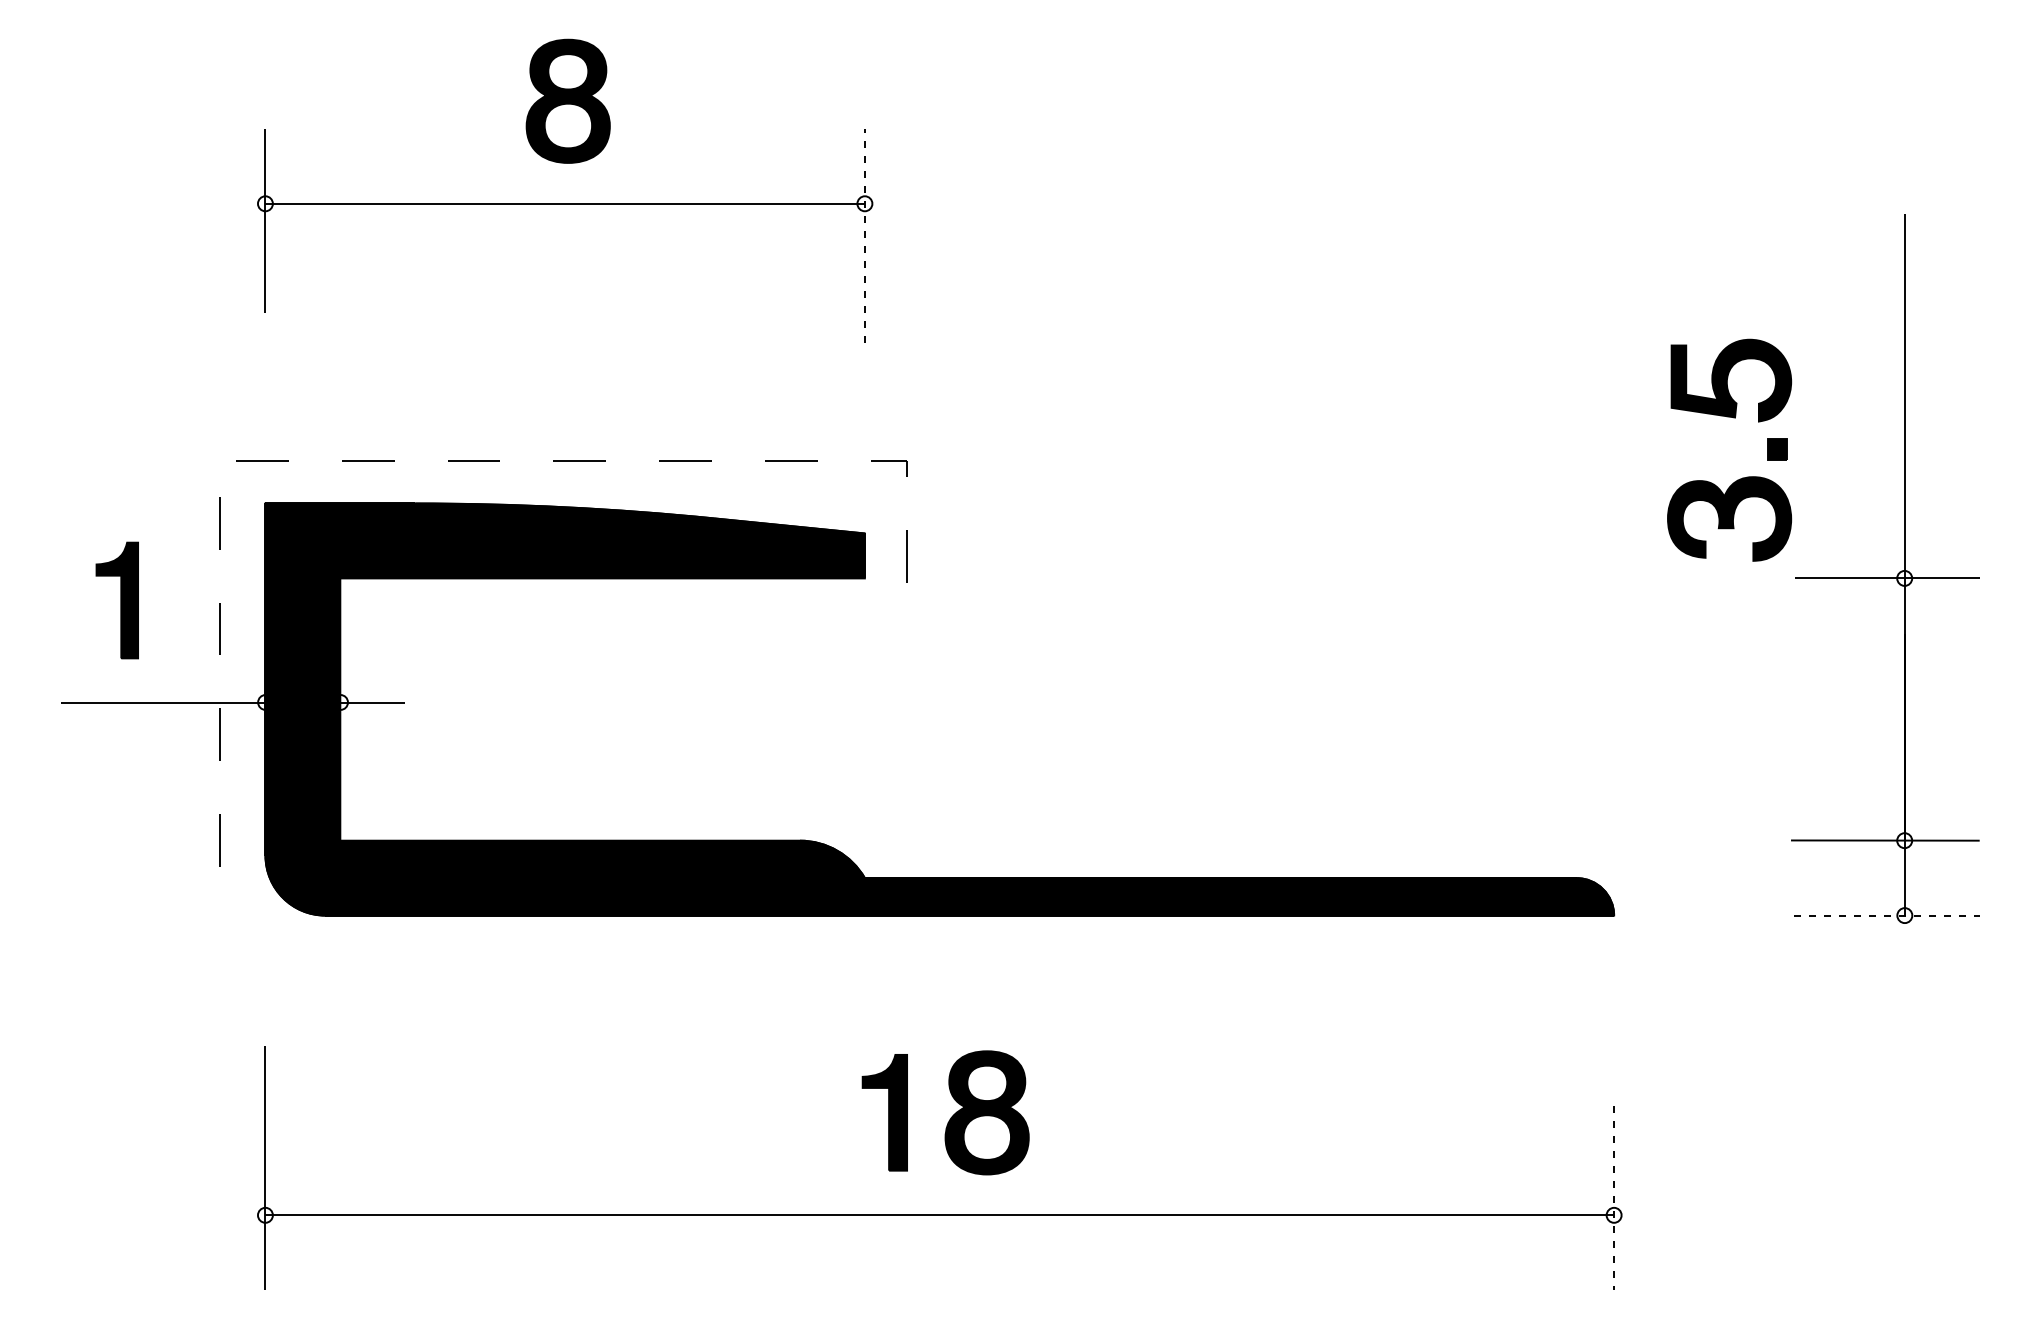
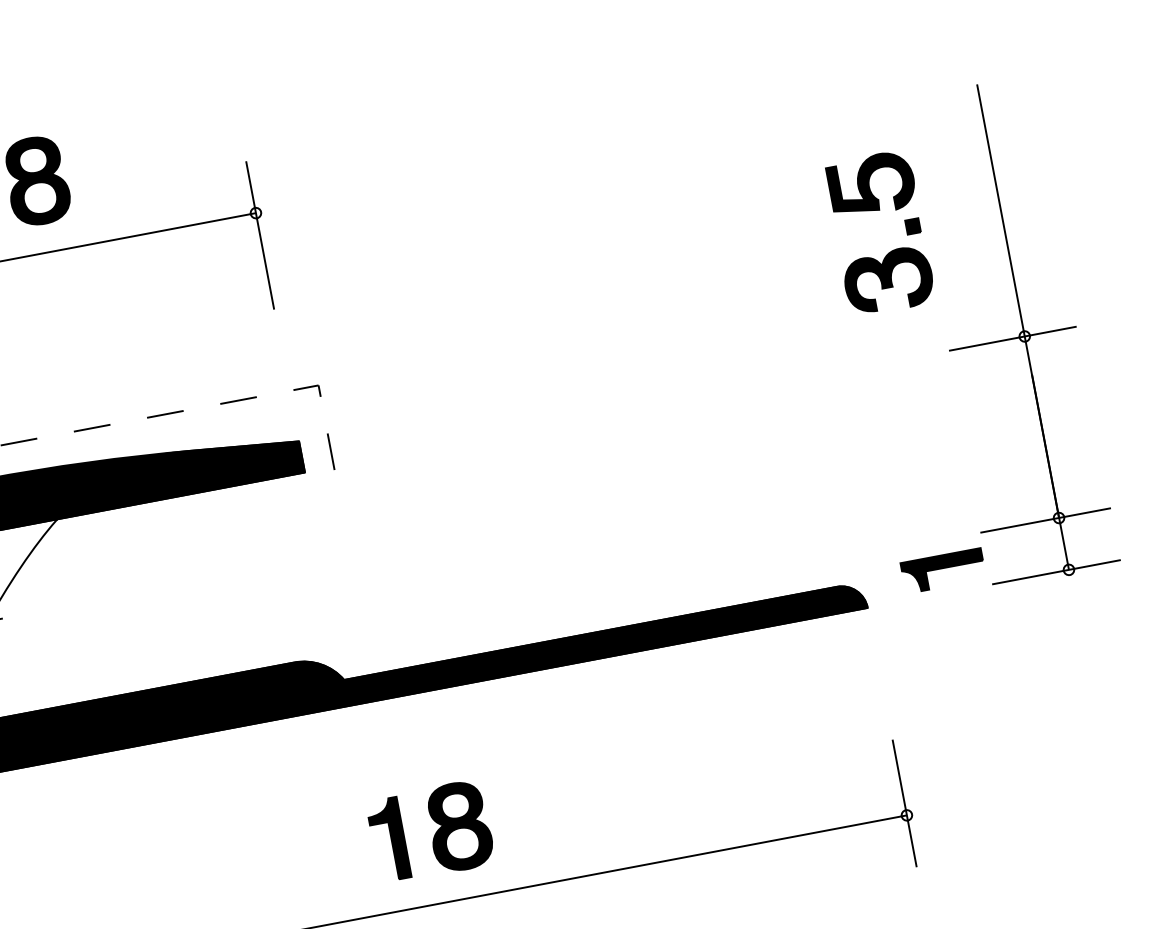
line: (864, 235) -> (259, 235), dashed -> solid
part: (1742, 477) -> (892, 250), moved
part: (1729, 884) -> (943, 571), added
line: (1886, 915) -> (1056, 572), dashed -> solid
line: (1614, 1198) -> (904, 803), dashed -> solid

